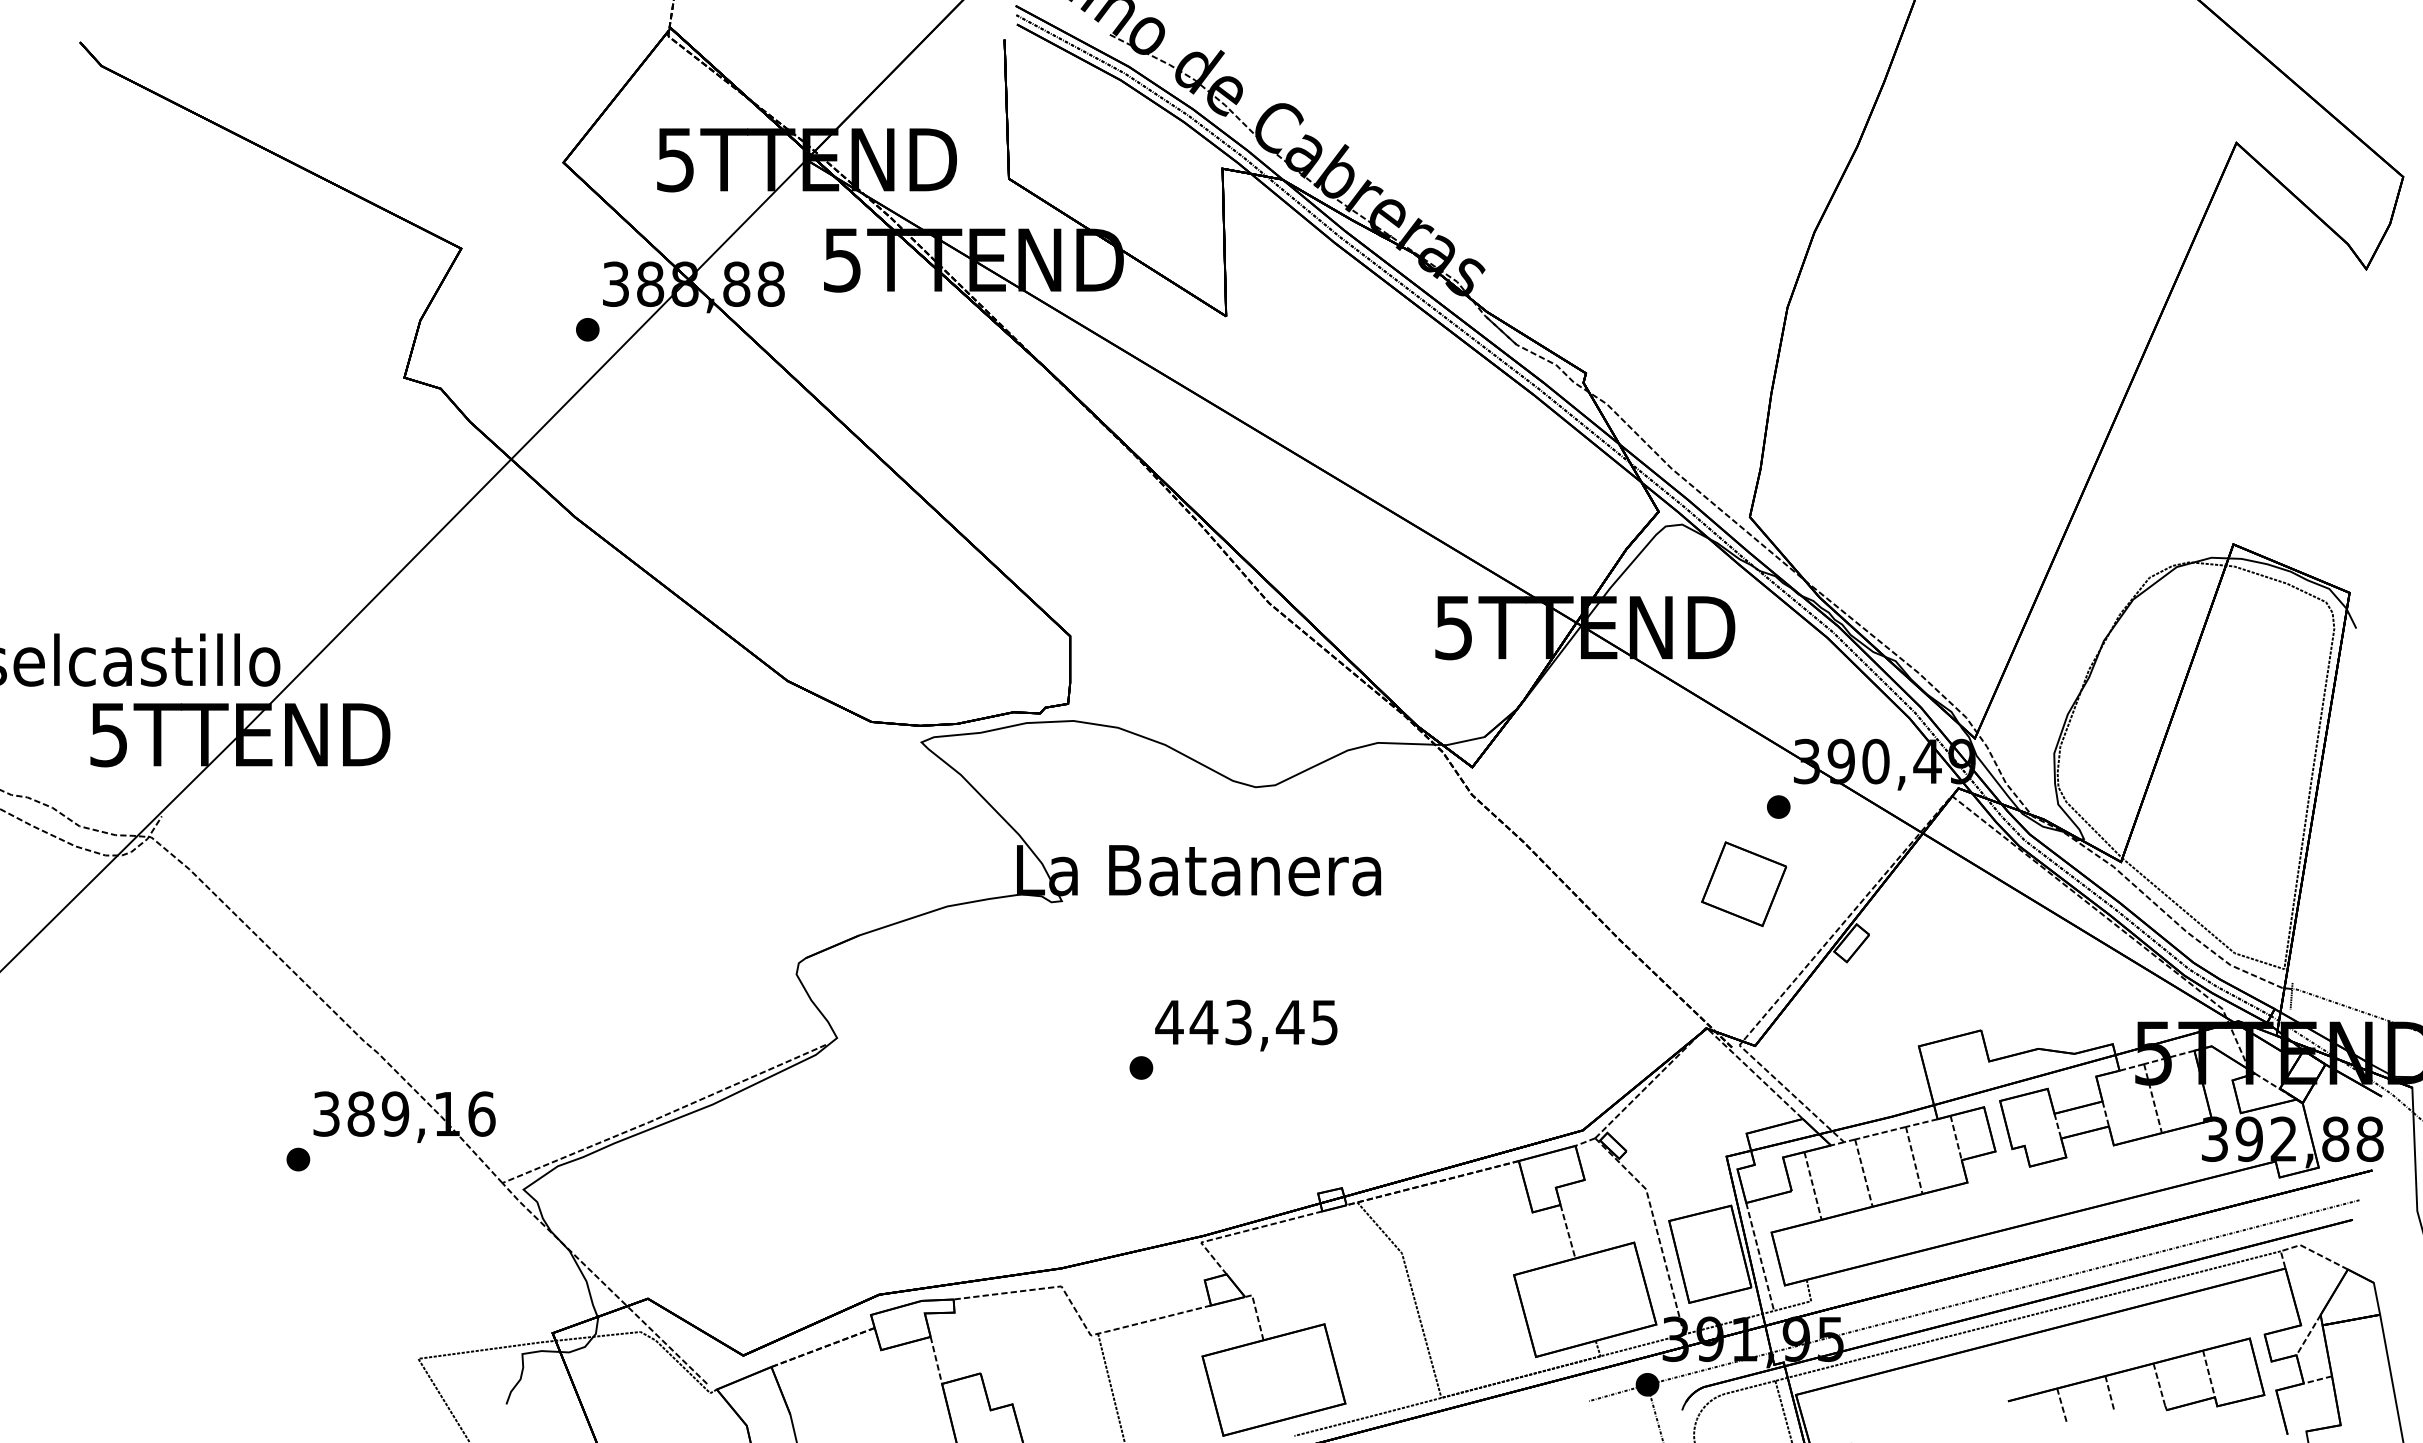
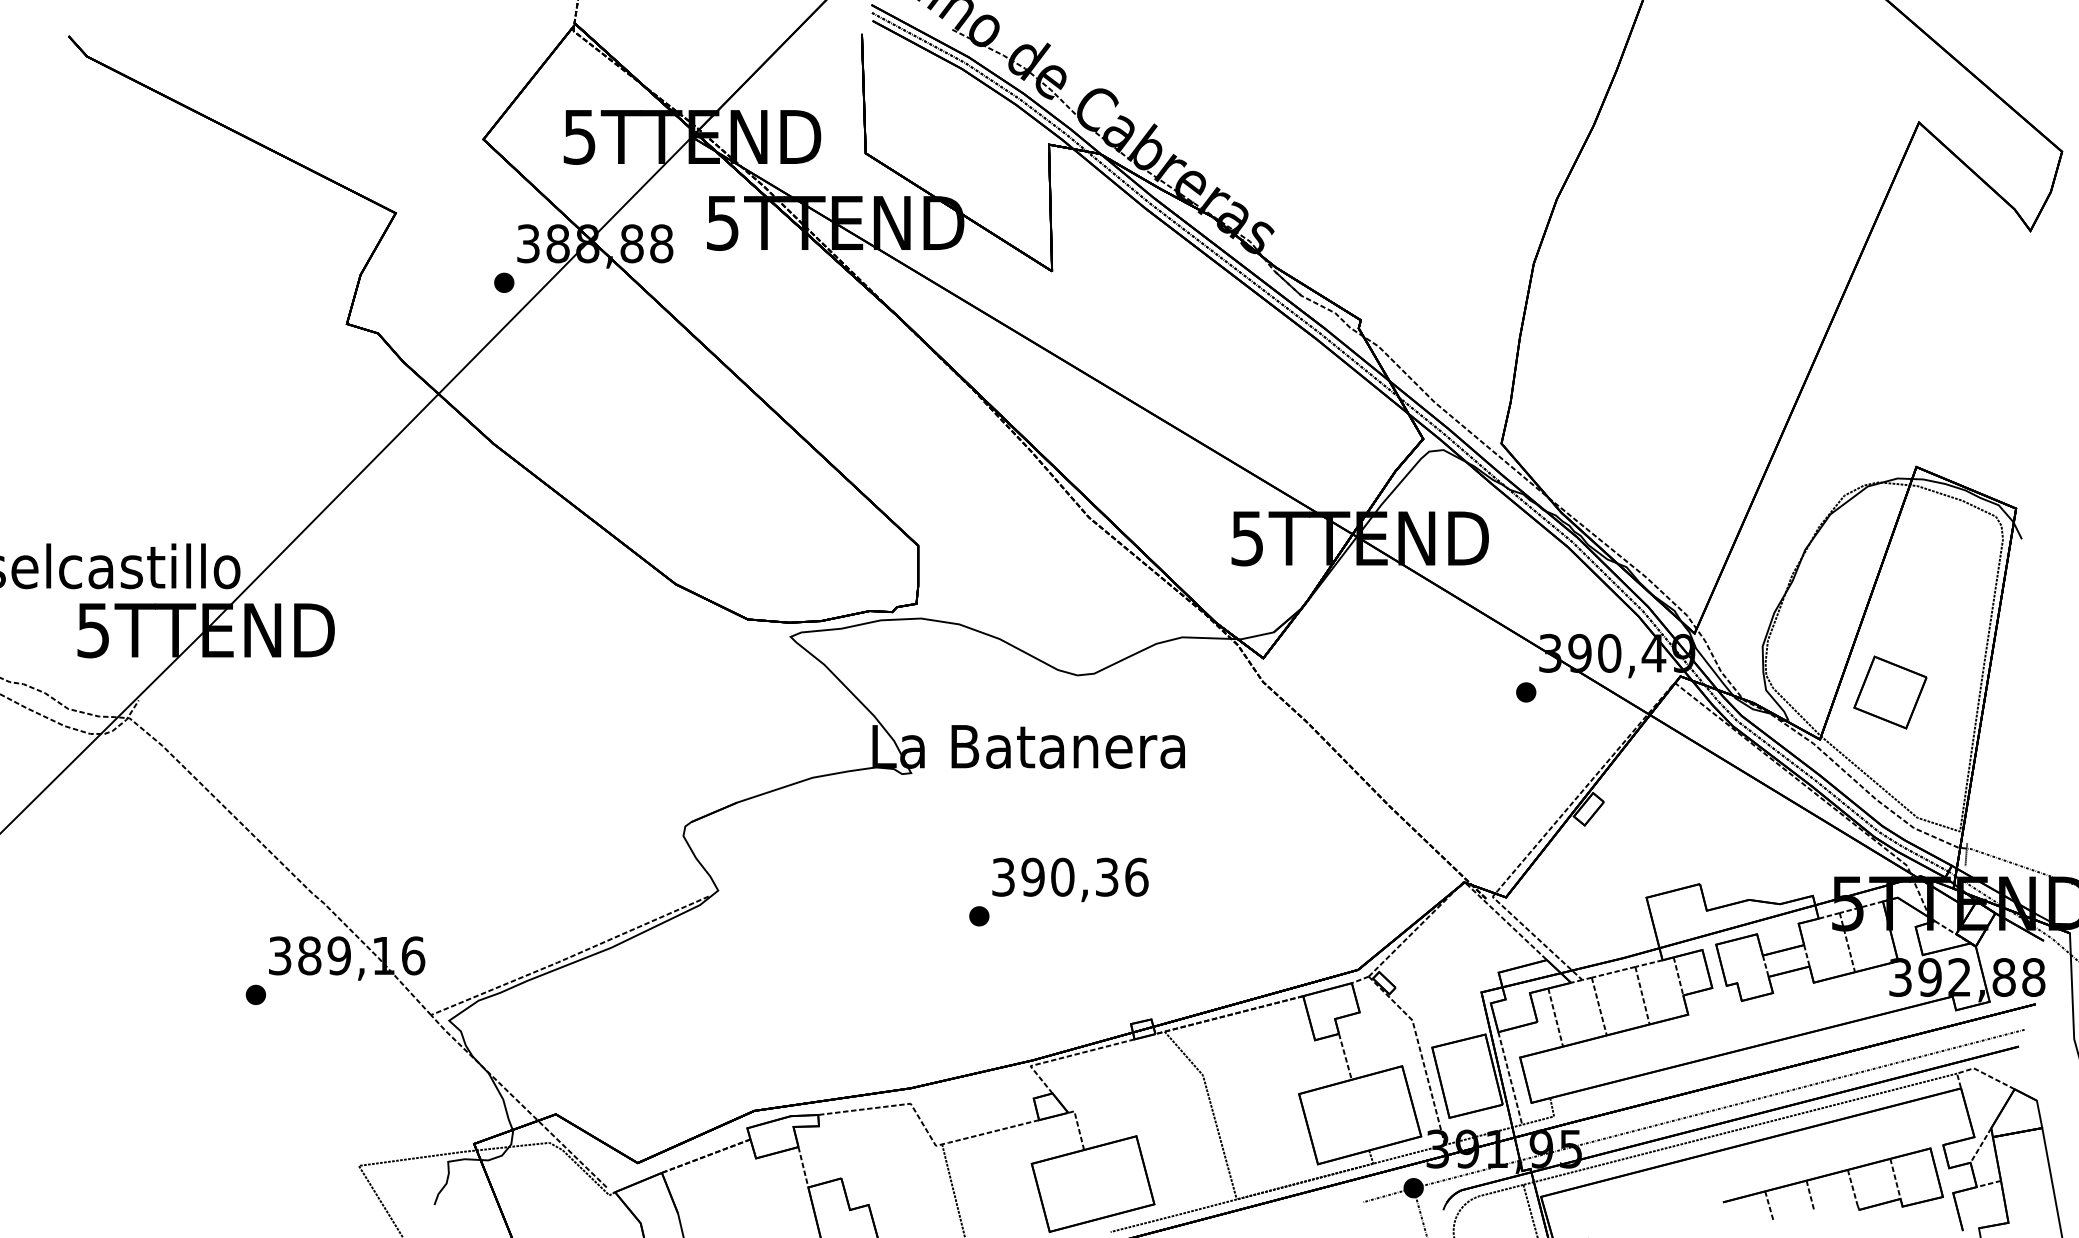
part: (1743, 883) -> (1889, 691), moved
text: (1246, 1022) -> (1069, 877), 443,45 -> 390,36

